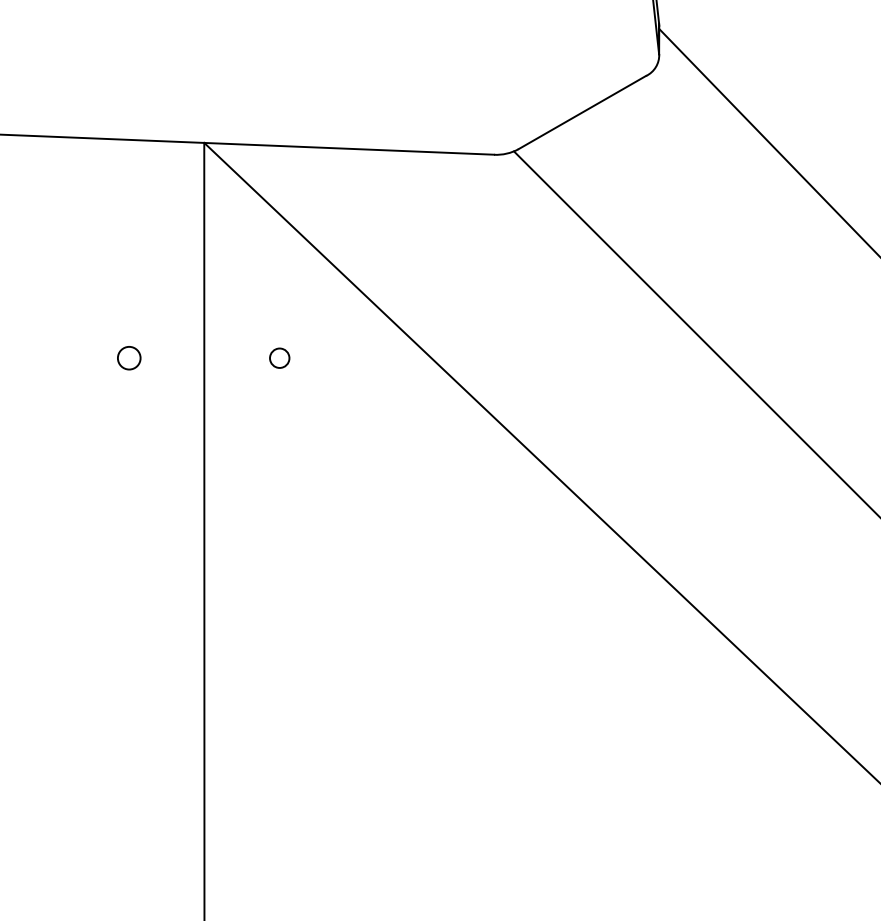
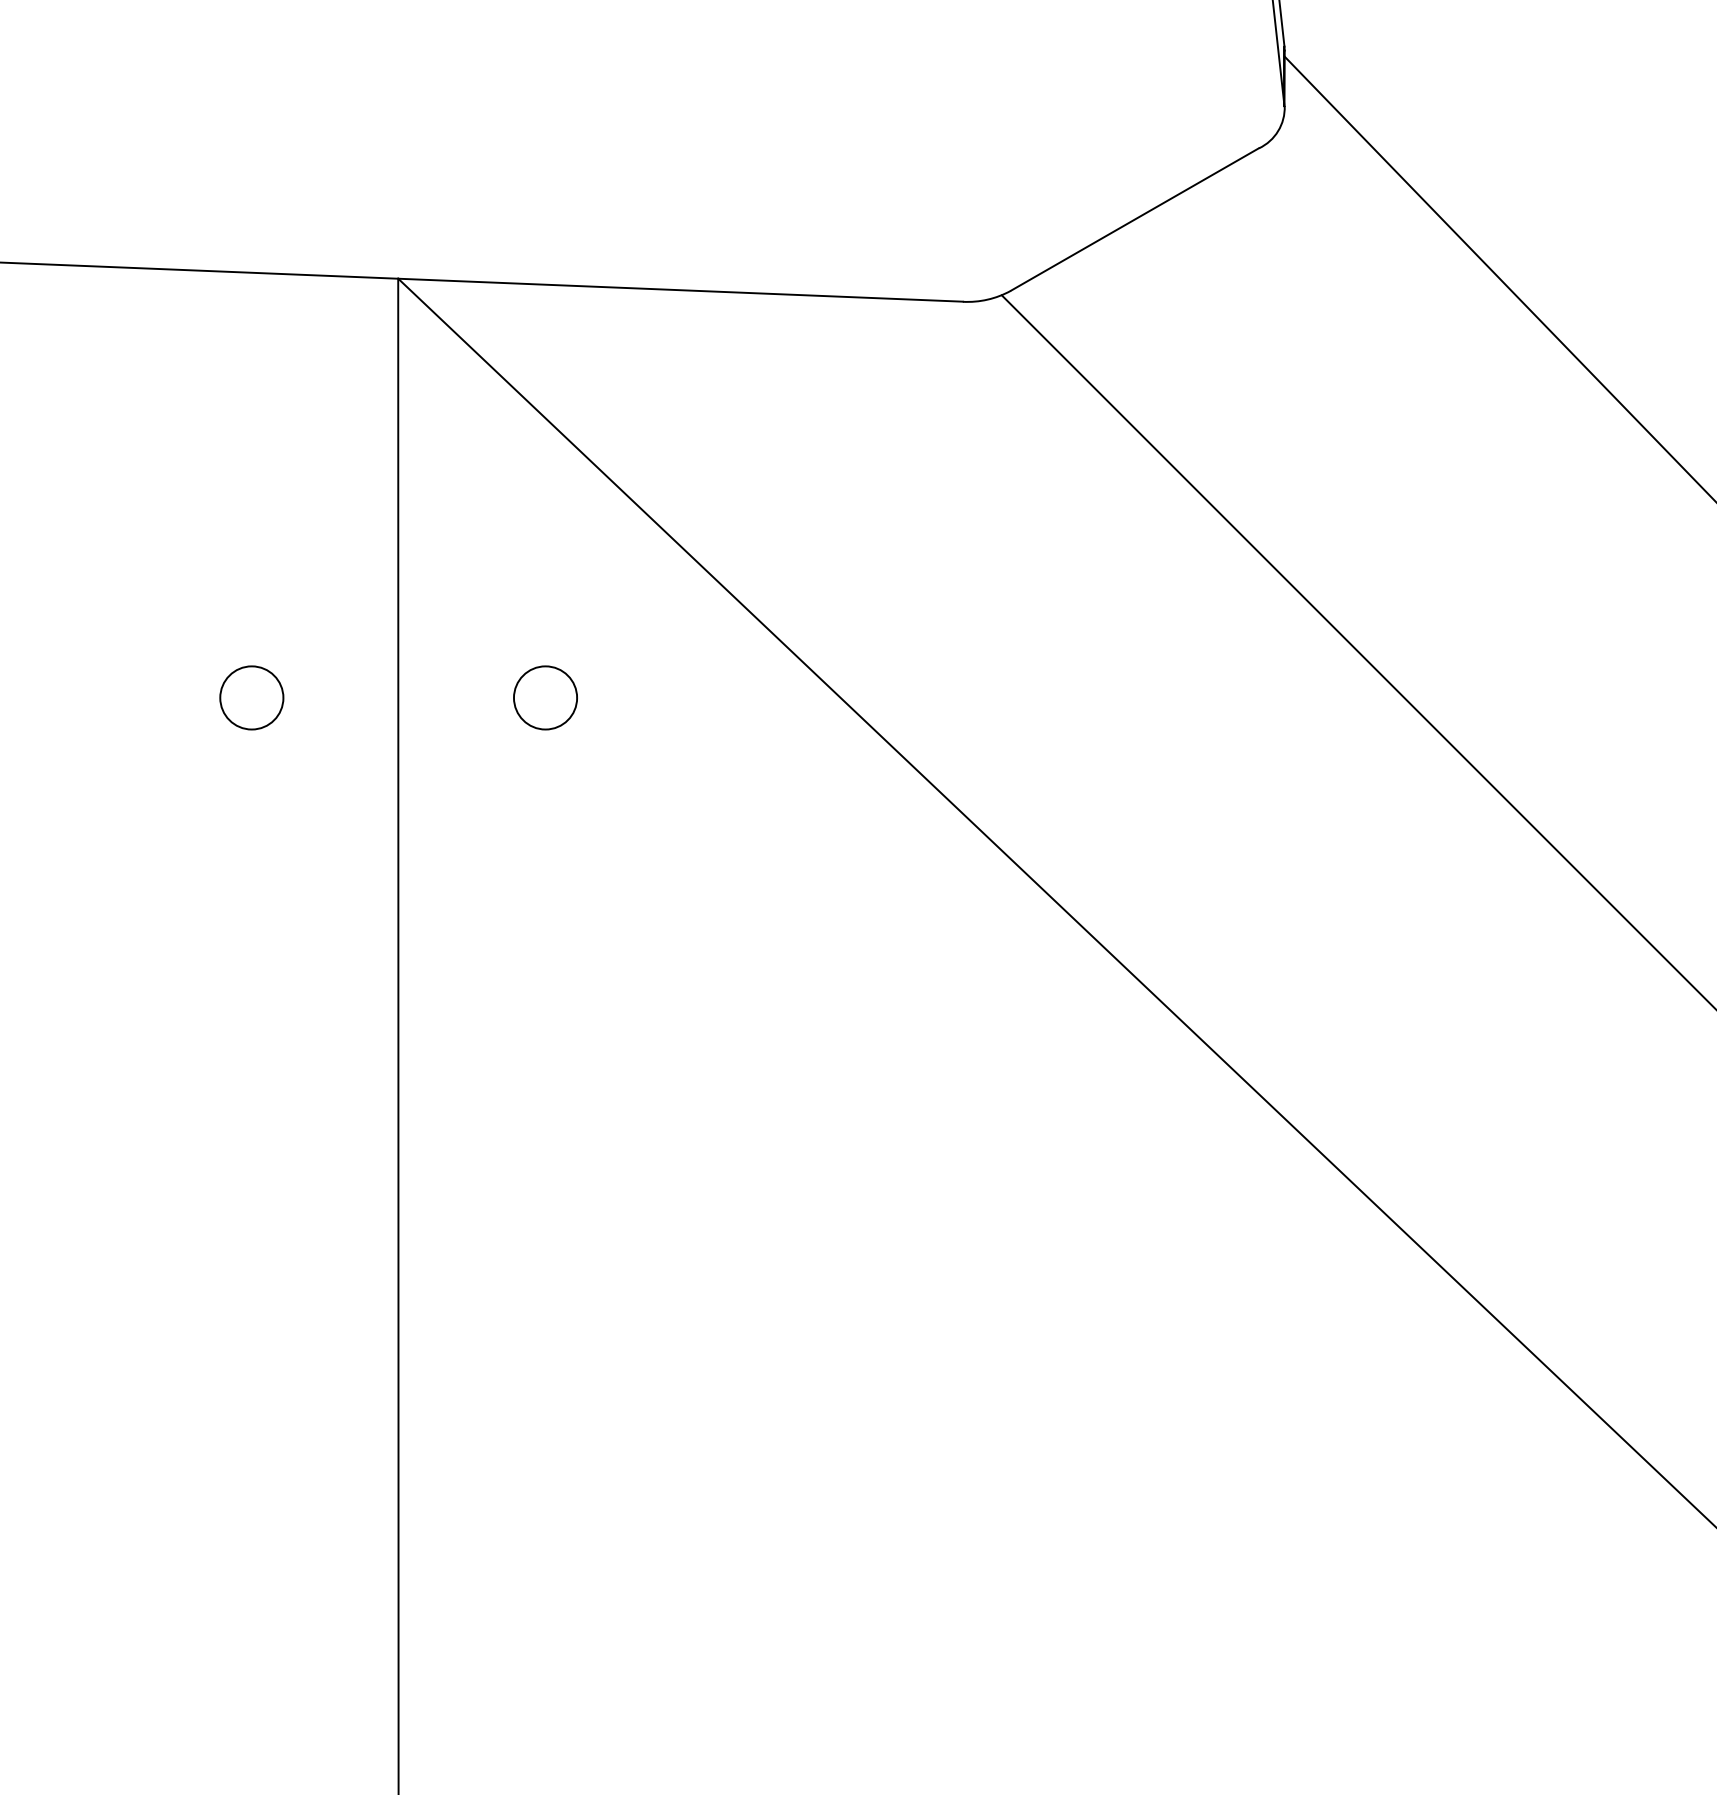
circle: (129, 358) -> (252, 698), size x1.43
circle: (279, 358) -> (544, 698), size x1.67

